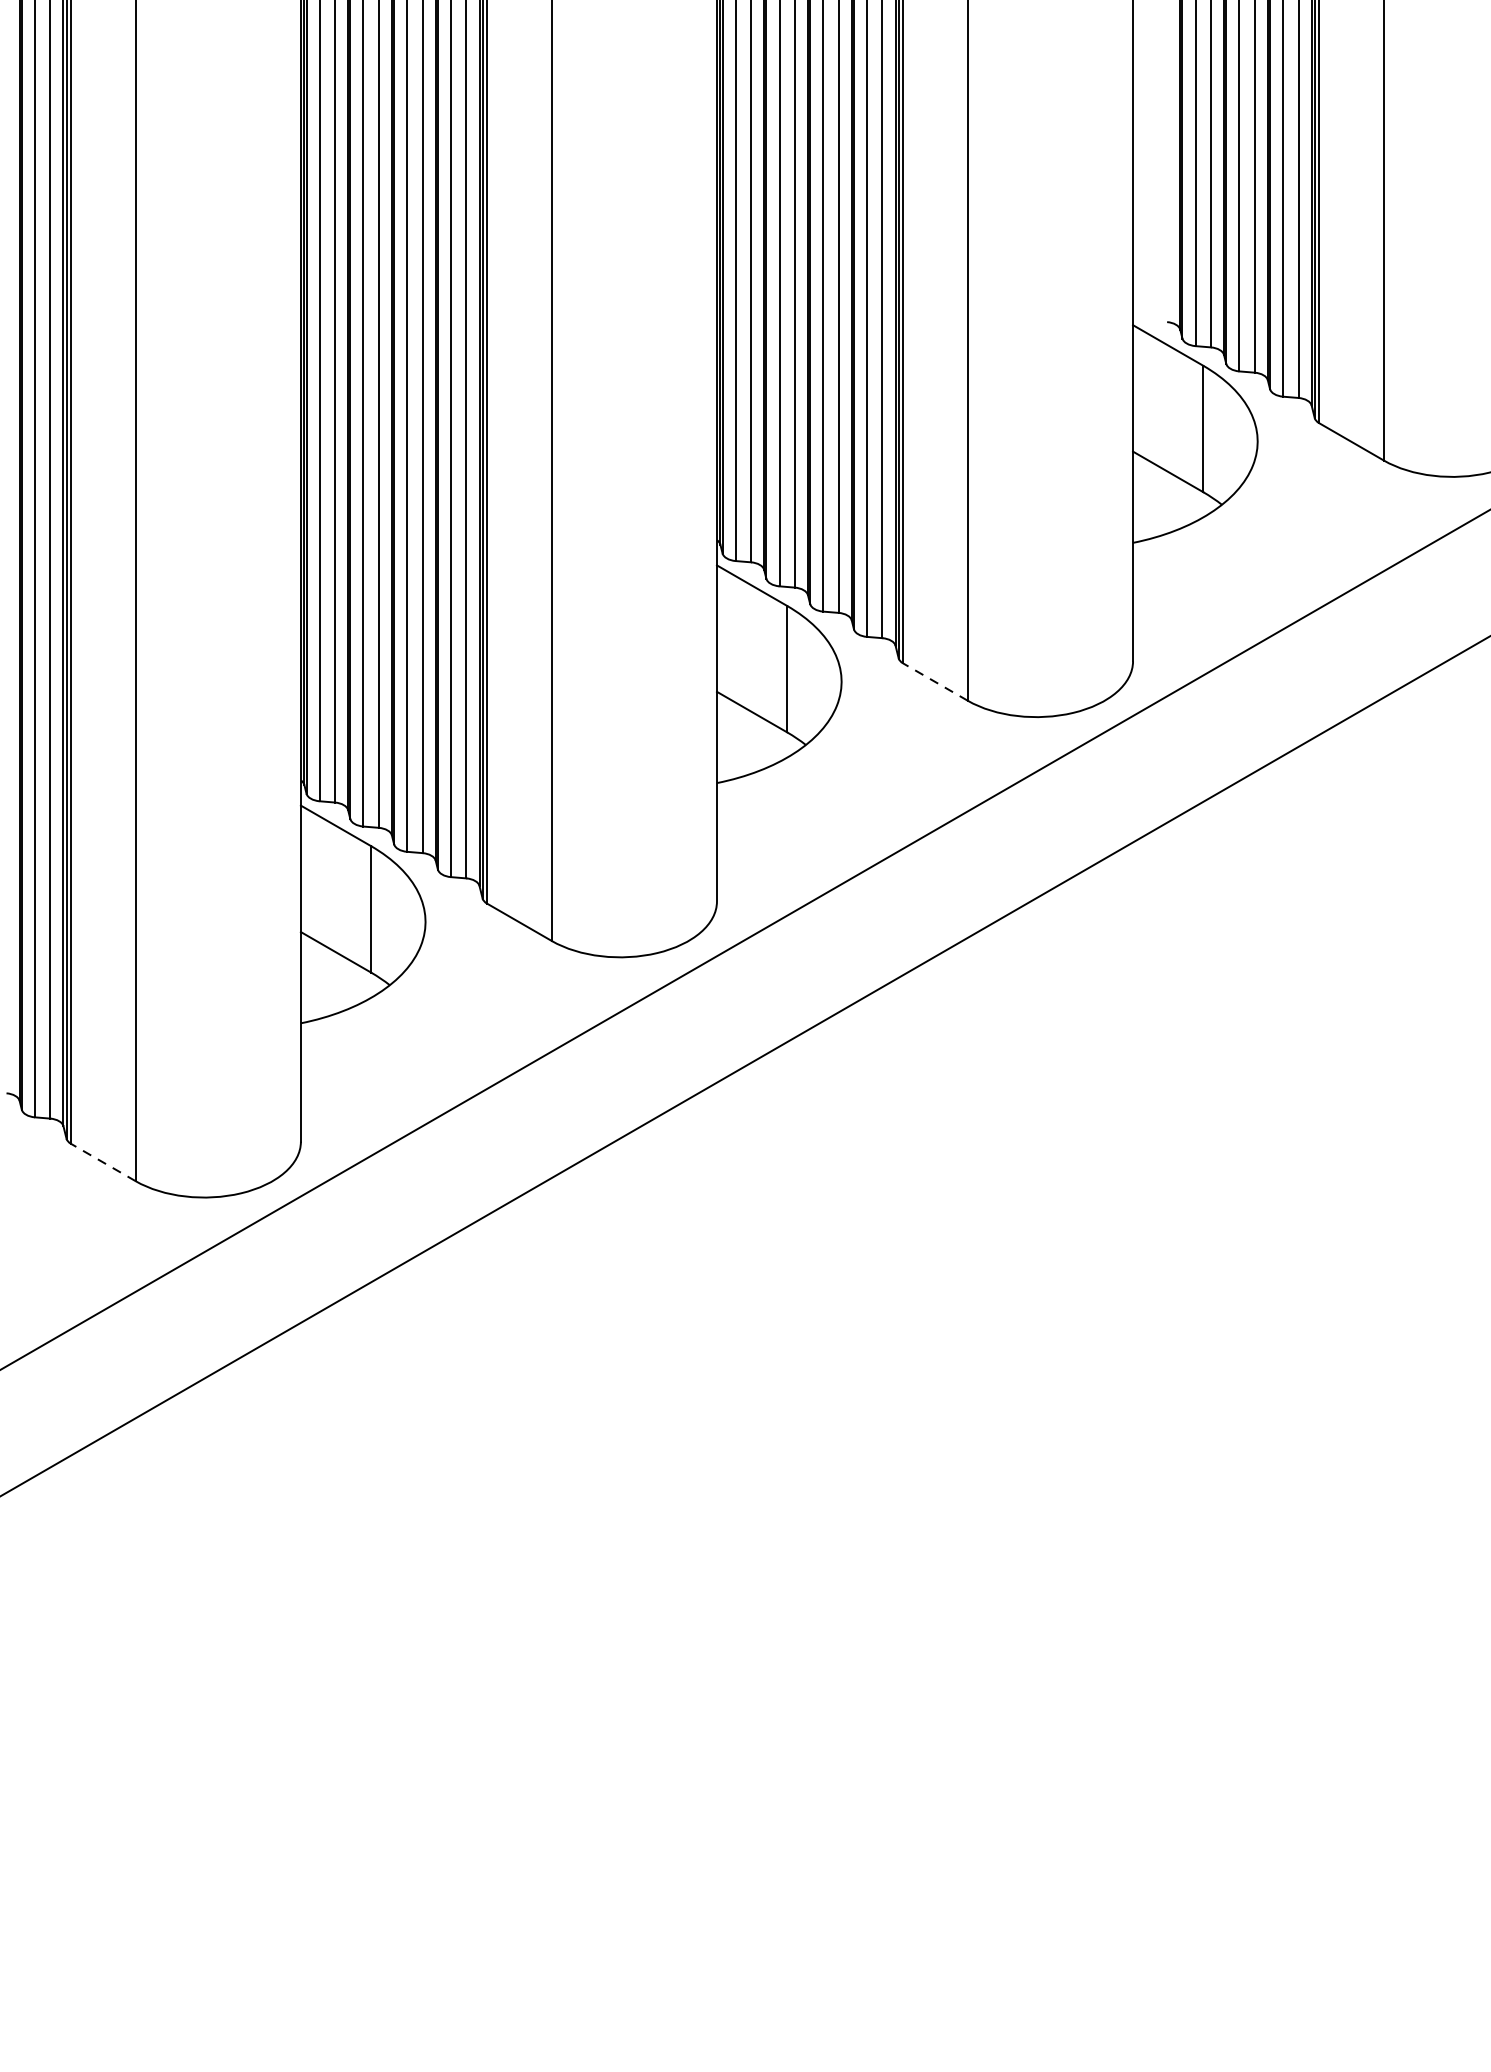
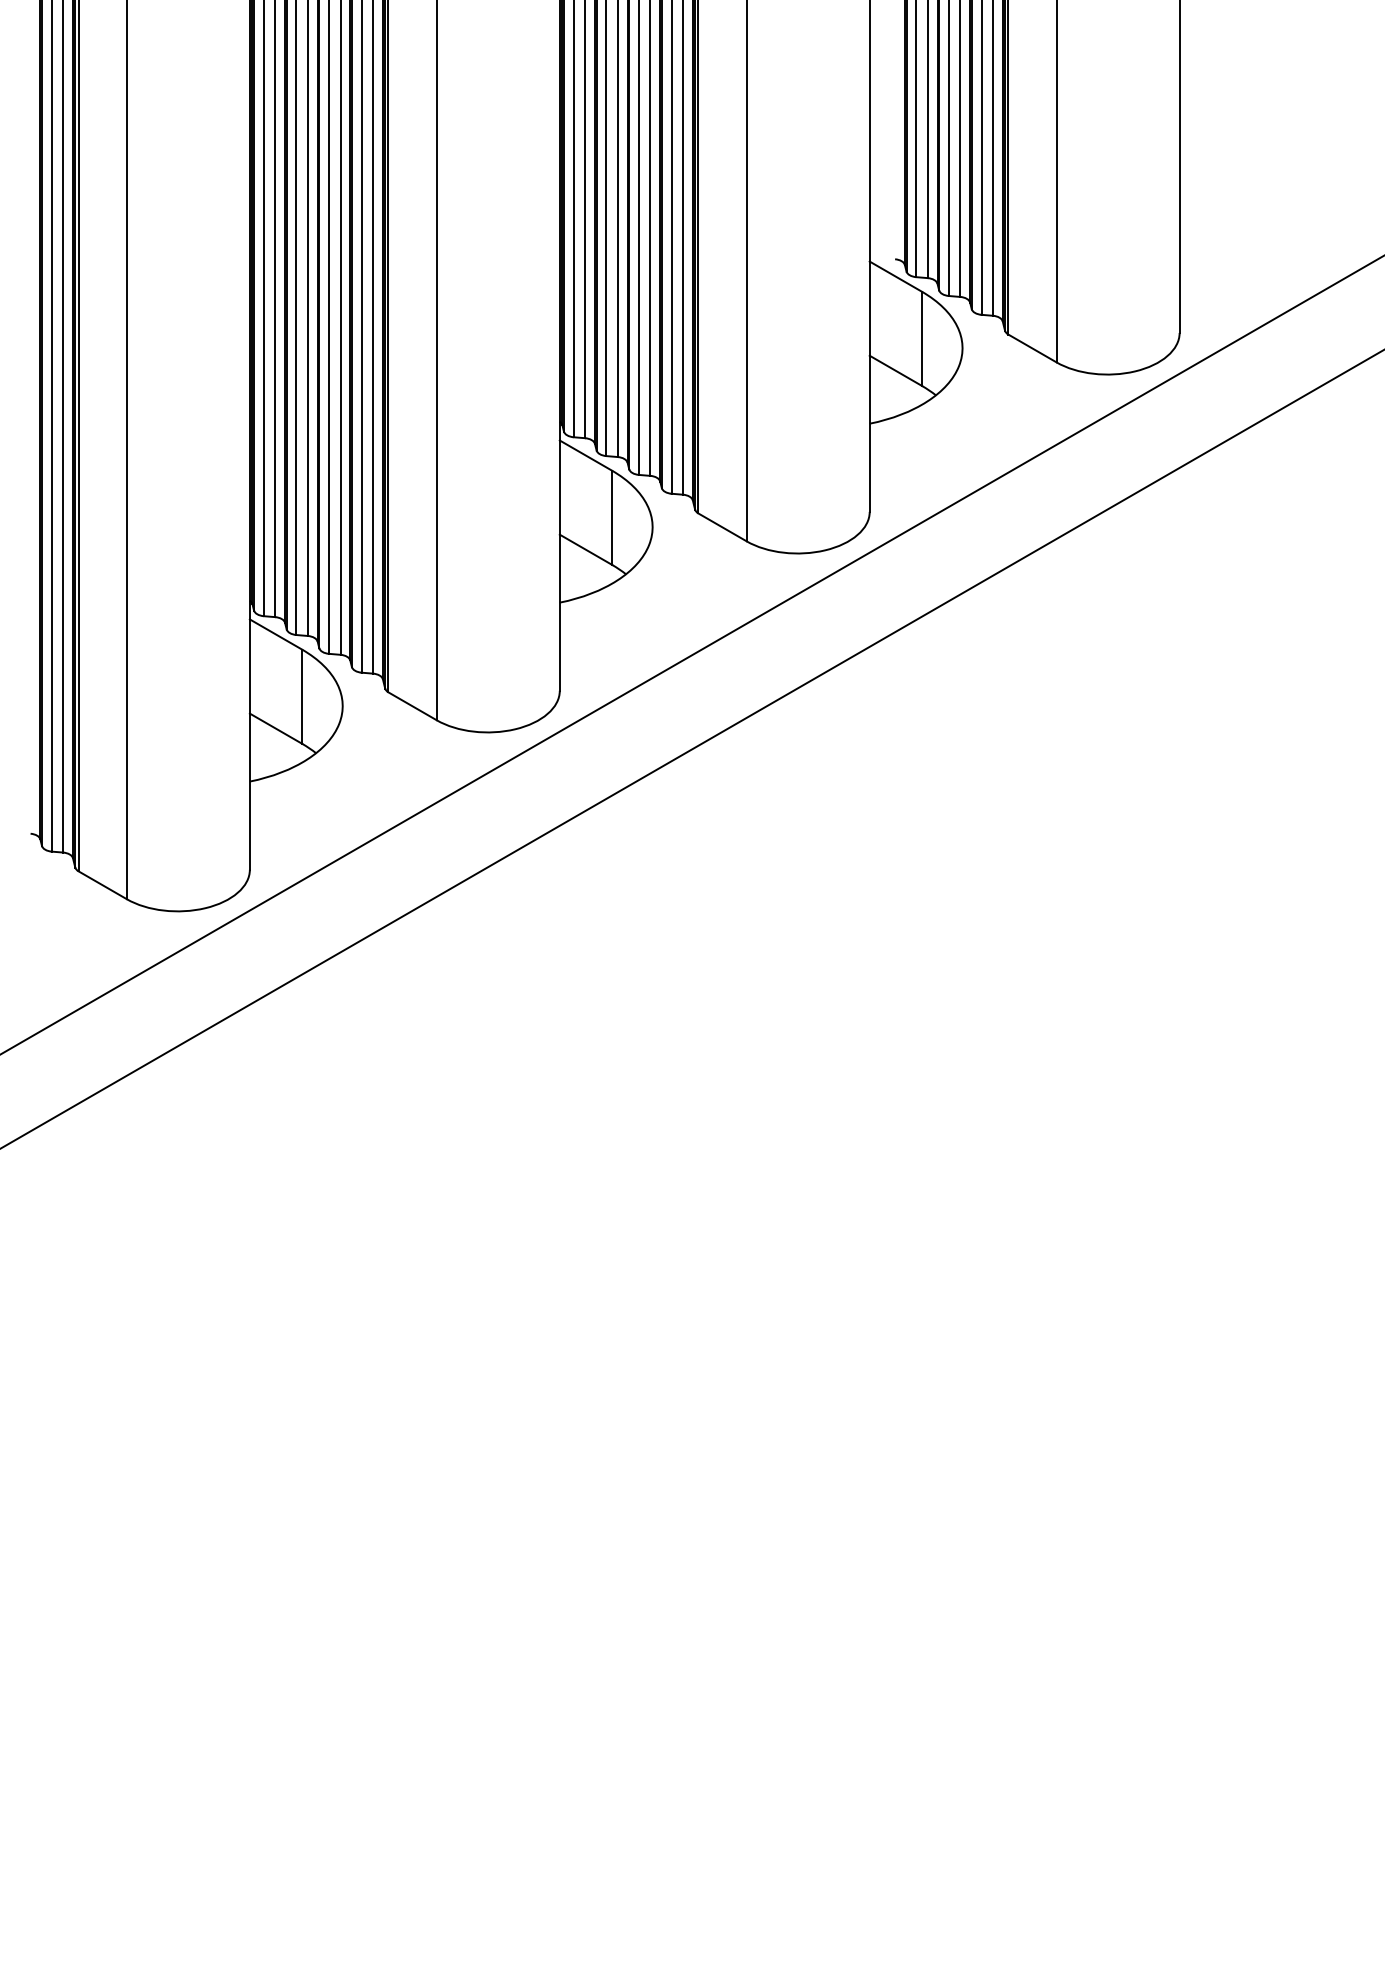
line: (935, 682) -> (722, 527), dashed -> solid
line: (103, 1162) -> (102, 885), dashed -> solid

